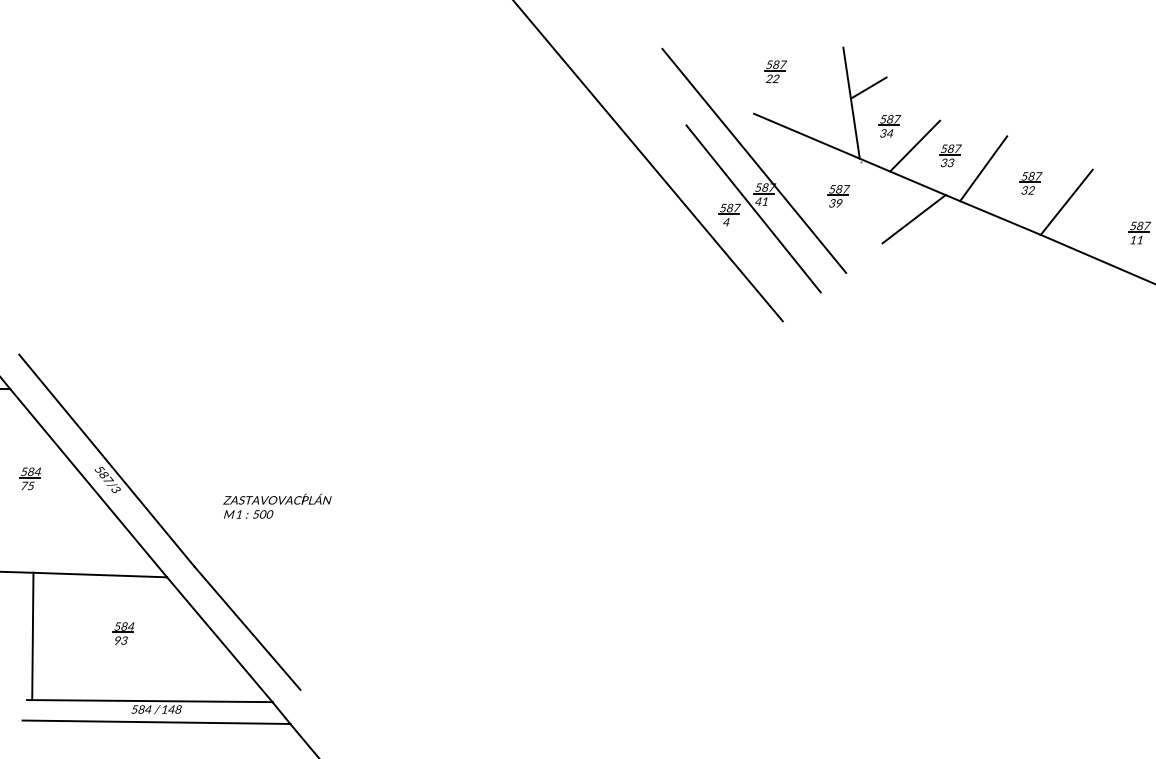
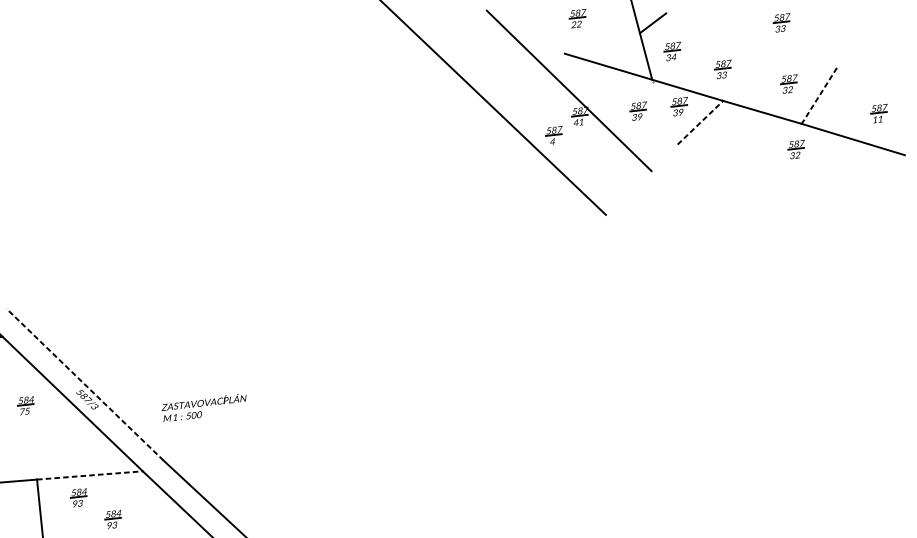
part: (1030, 105) -> (782, 22), added
line: (915, 145) -> (695, 64), removed
line: (983, 168) -> (750, 76), removed
part: (890, 196) -> (679, 106), added
line: (1066, 202) -> (819, 96), solid -> dashed
line: (753, 208) -> (572, 128), removed
line: (914, 219) -> (700, 122), solid -> dashed
part: (1030, 266) -> (796, 149), added
line: (106, 460) -> (84, 384), solid -> dashed
text: (277, 505) -> (204, 407), moved
line: (100, 575) -> (90, 475), solid -> dashed
part: (83, 601) -> (79, 497), added

